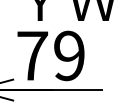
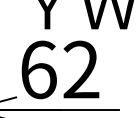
text: (50, 55) -> (59, 69), 79 -> 62

